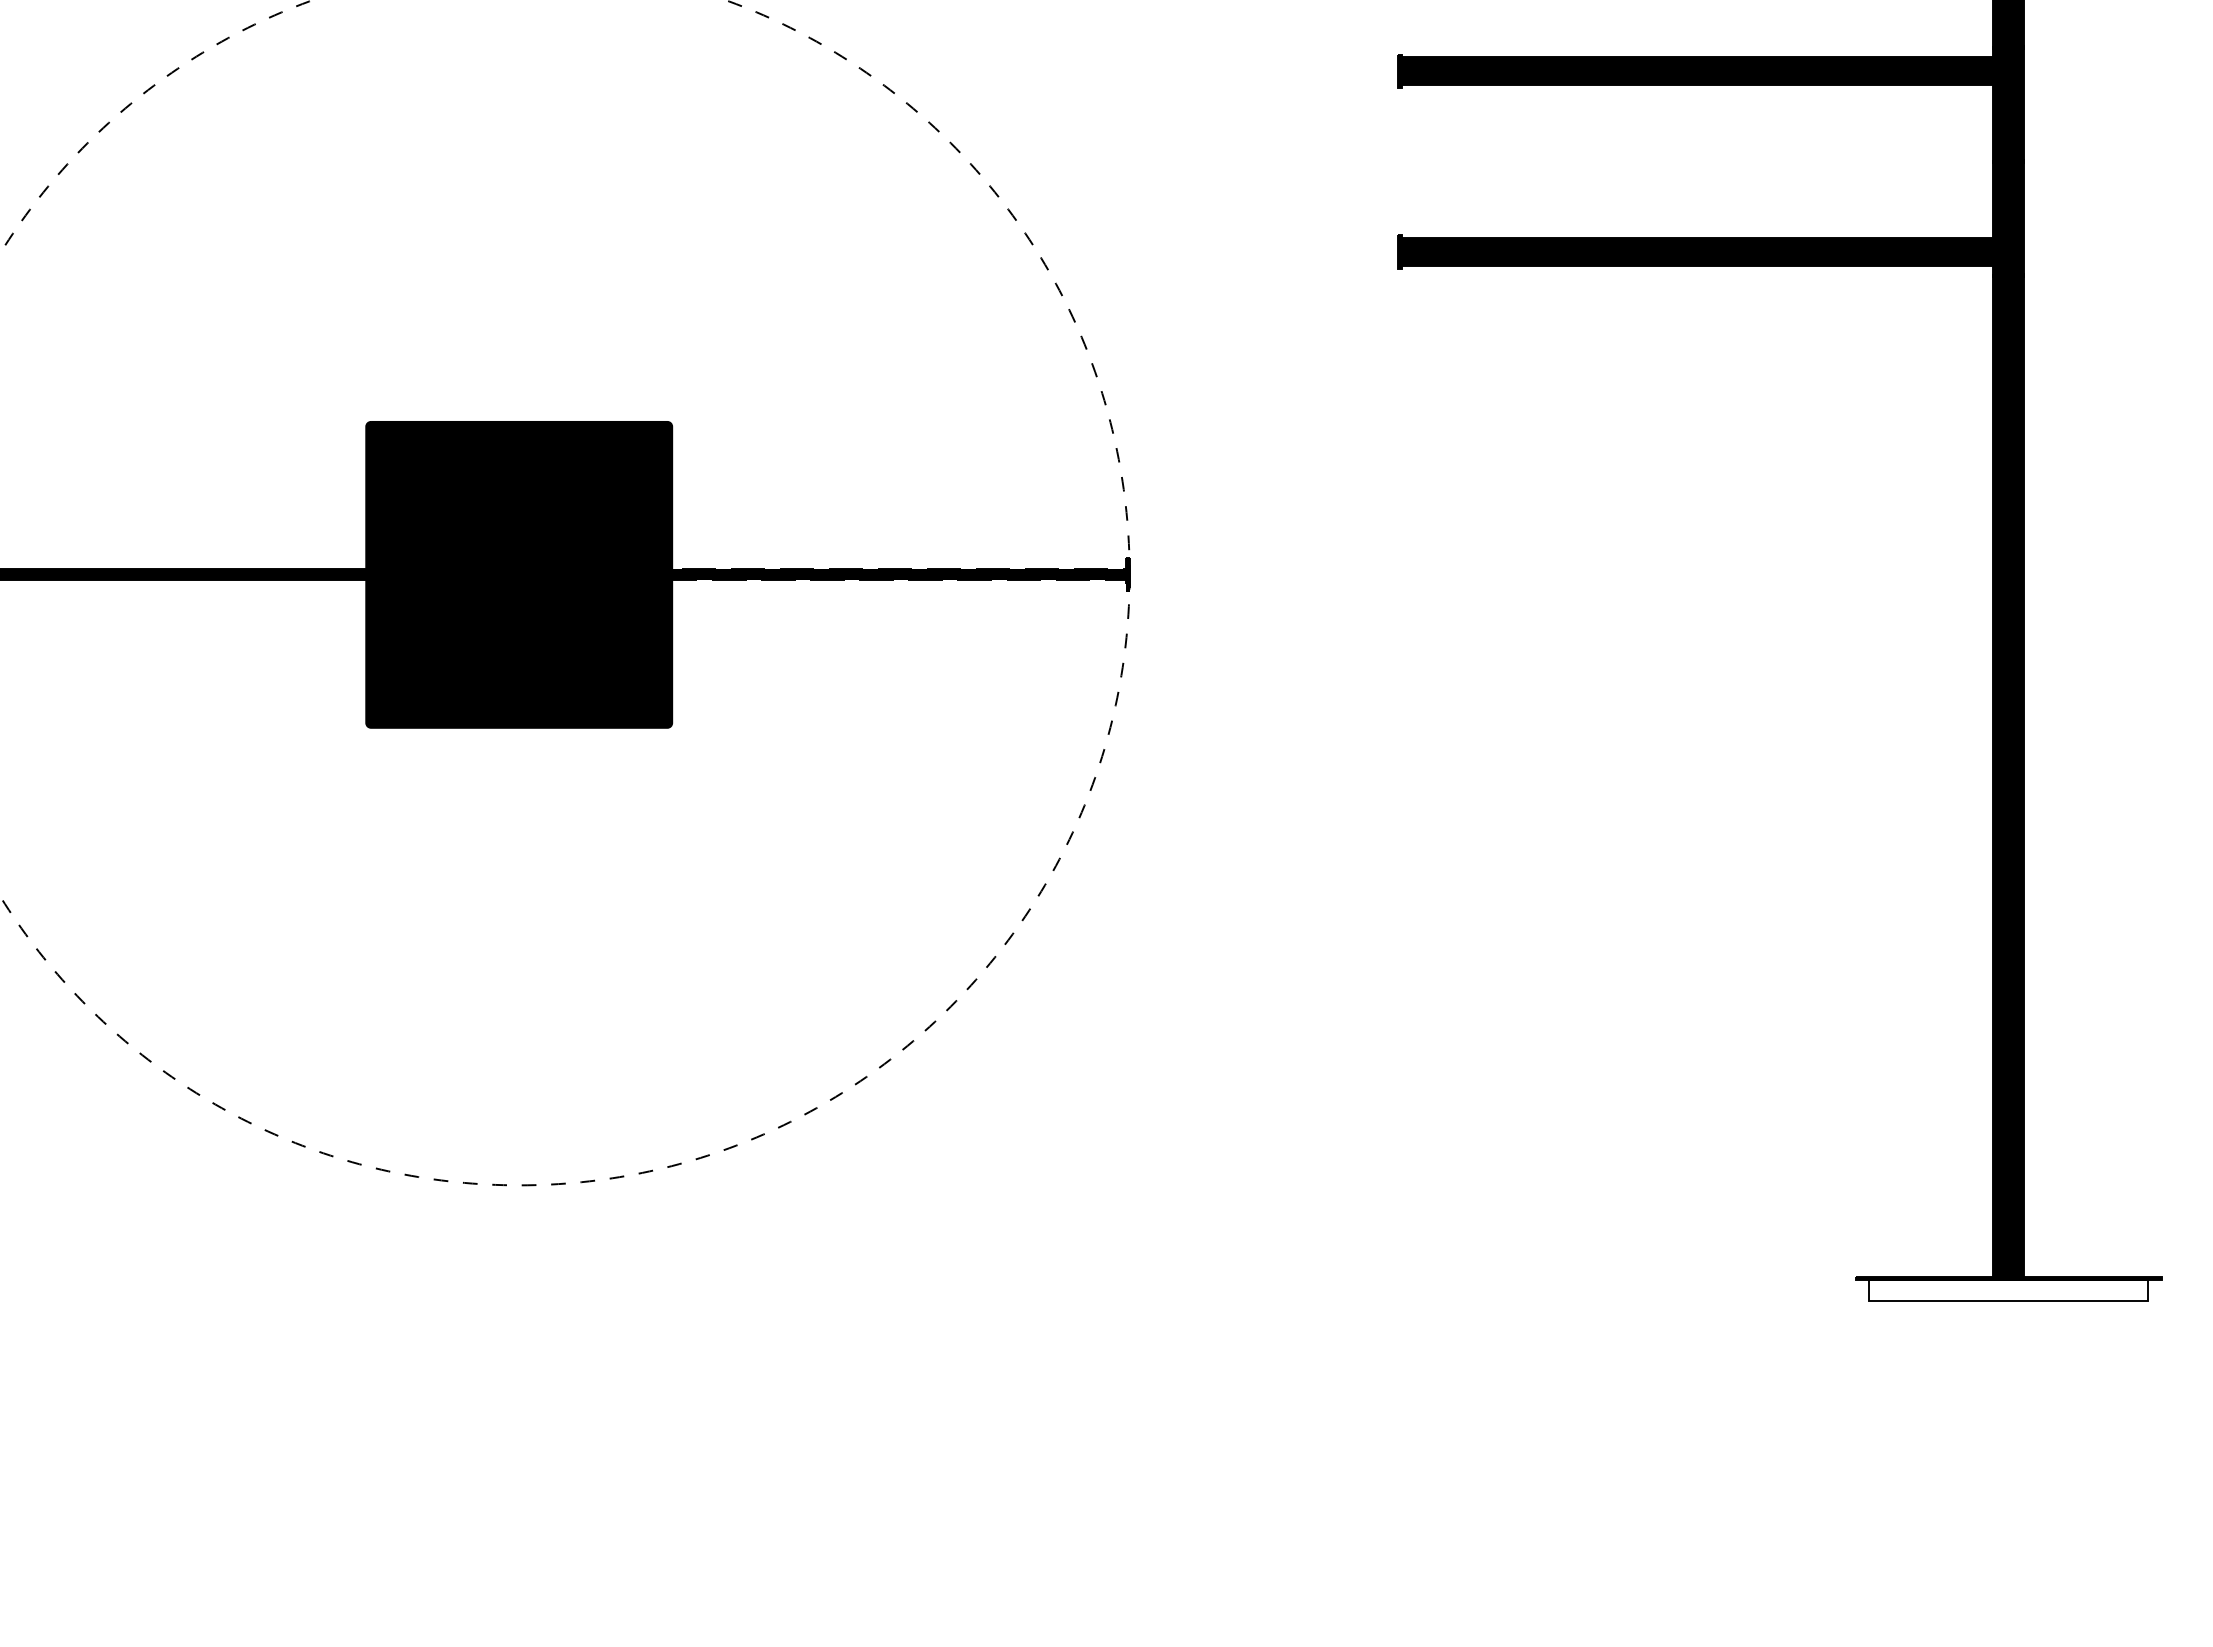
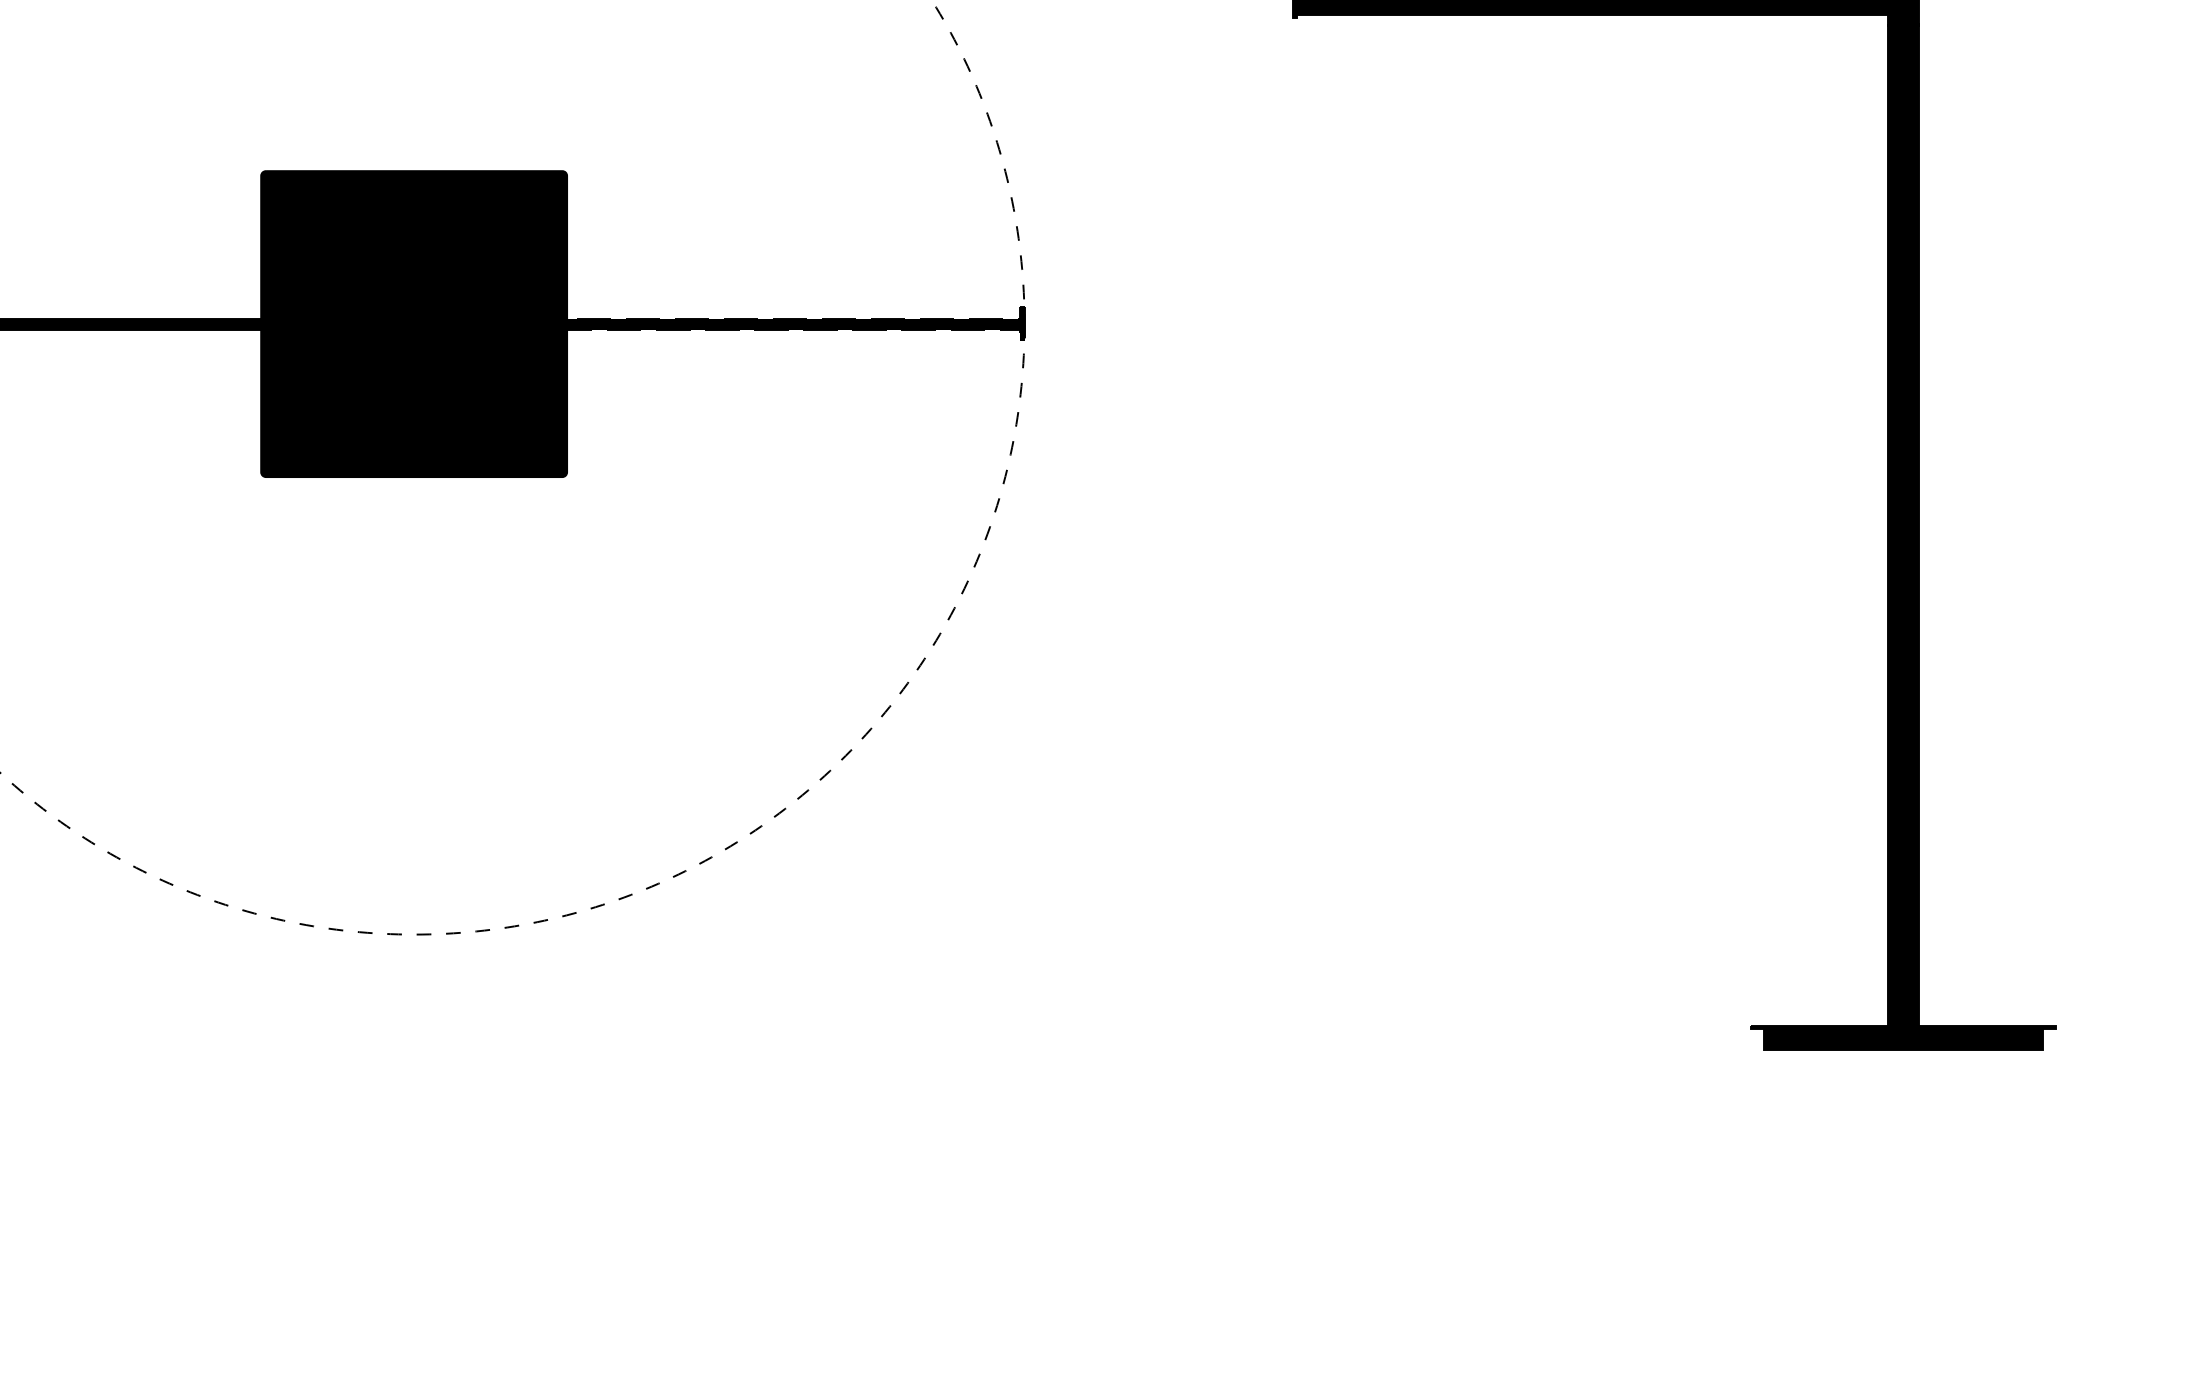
fill: (2008, 1289) -> (1903, 1038), added

